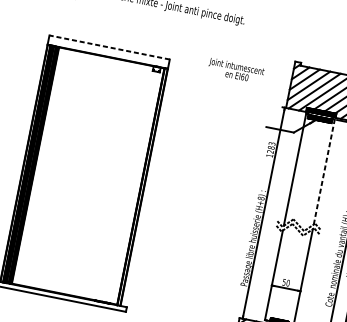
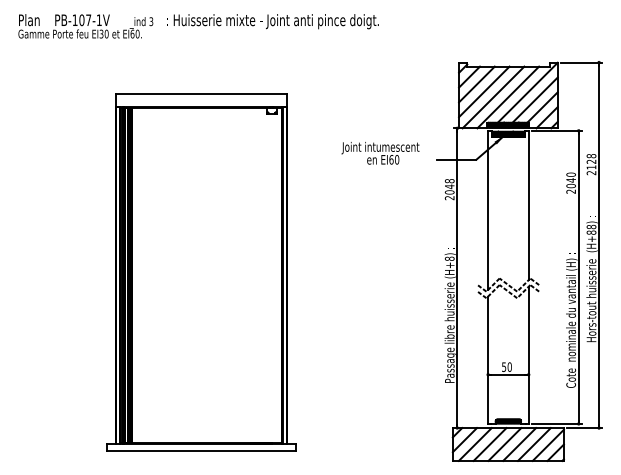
line: (109, 47) -> (200, 93), dashed -> solid
text: (235, 71) -> (380, 153), moved
text: (270, 149) -> (449, 189), 1283 -> 2048
line: (324, 172) -> (528, 205), dashed -> solid

